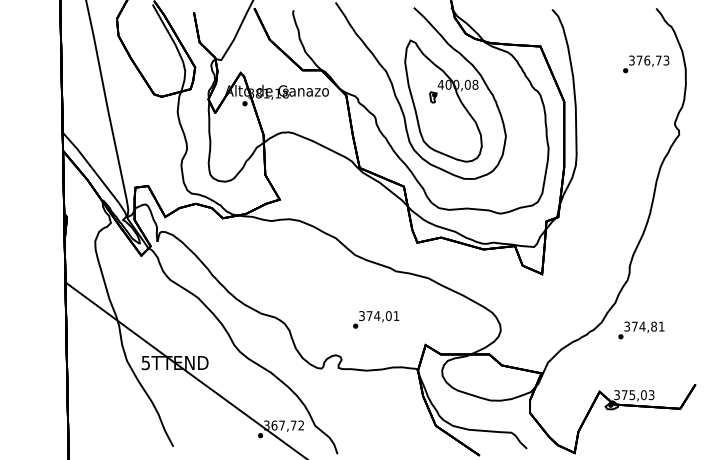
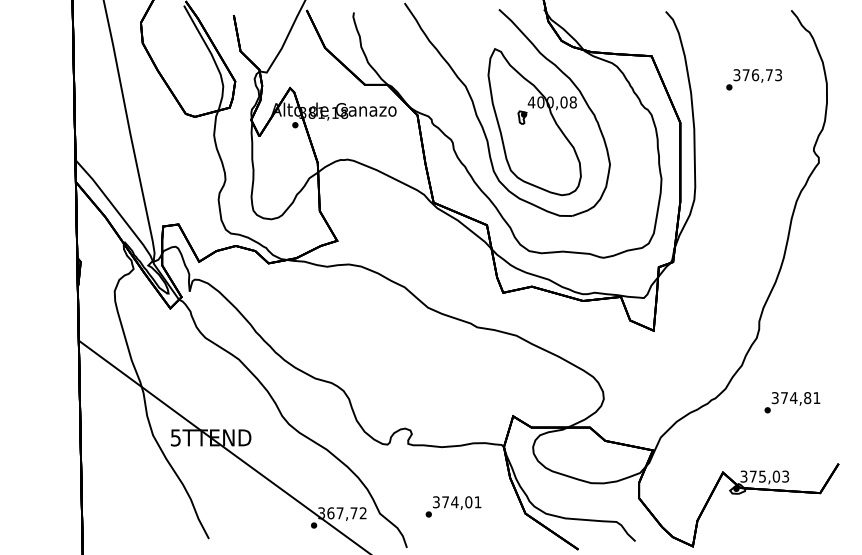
text: (645, 64) -> (753, 79), moved
text: (376, 319) -> (453, 506), moved
text: (641, 330) -> (792, 402), moved

